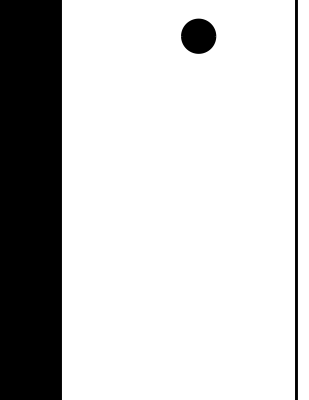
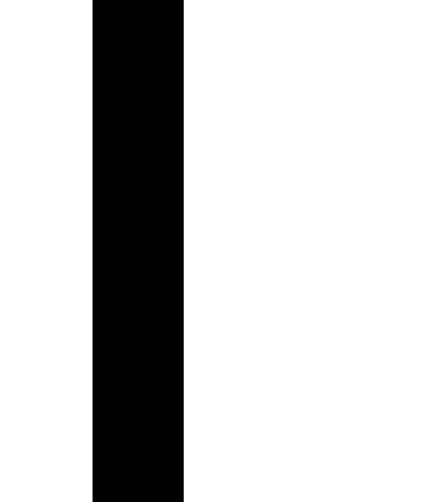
part: (198, 36) -> (332, 44), removed

